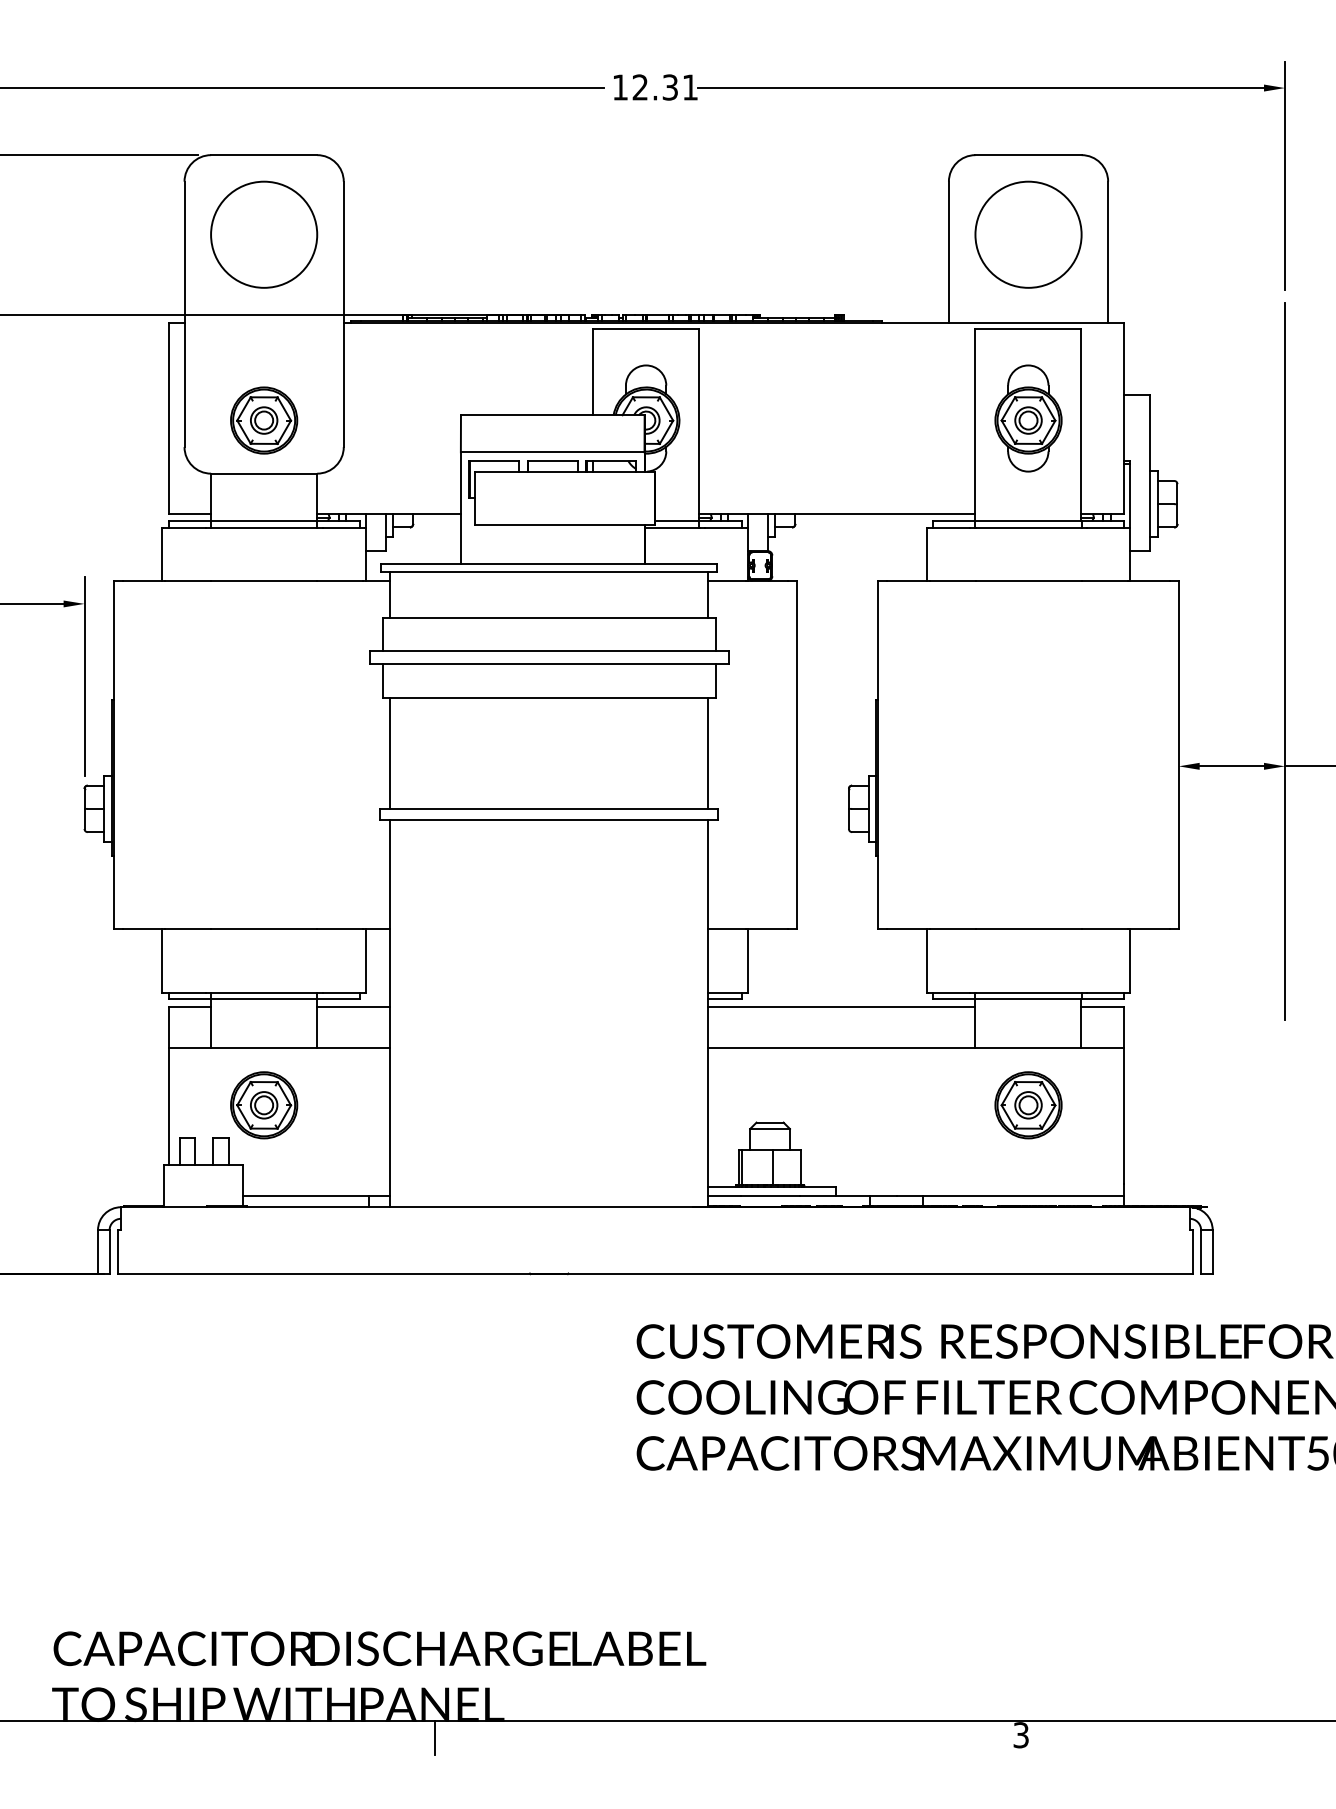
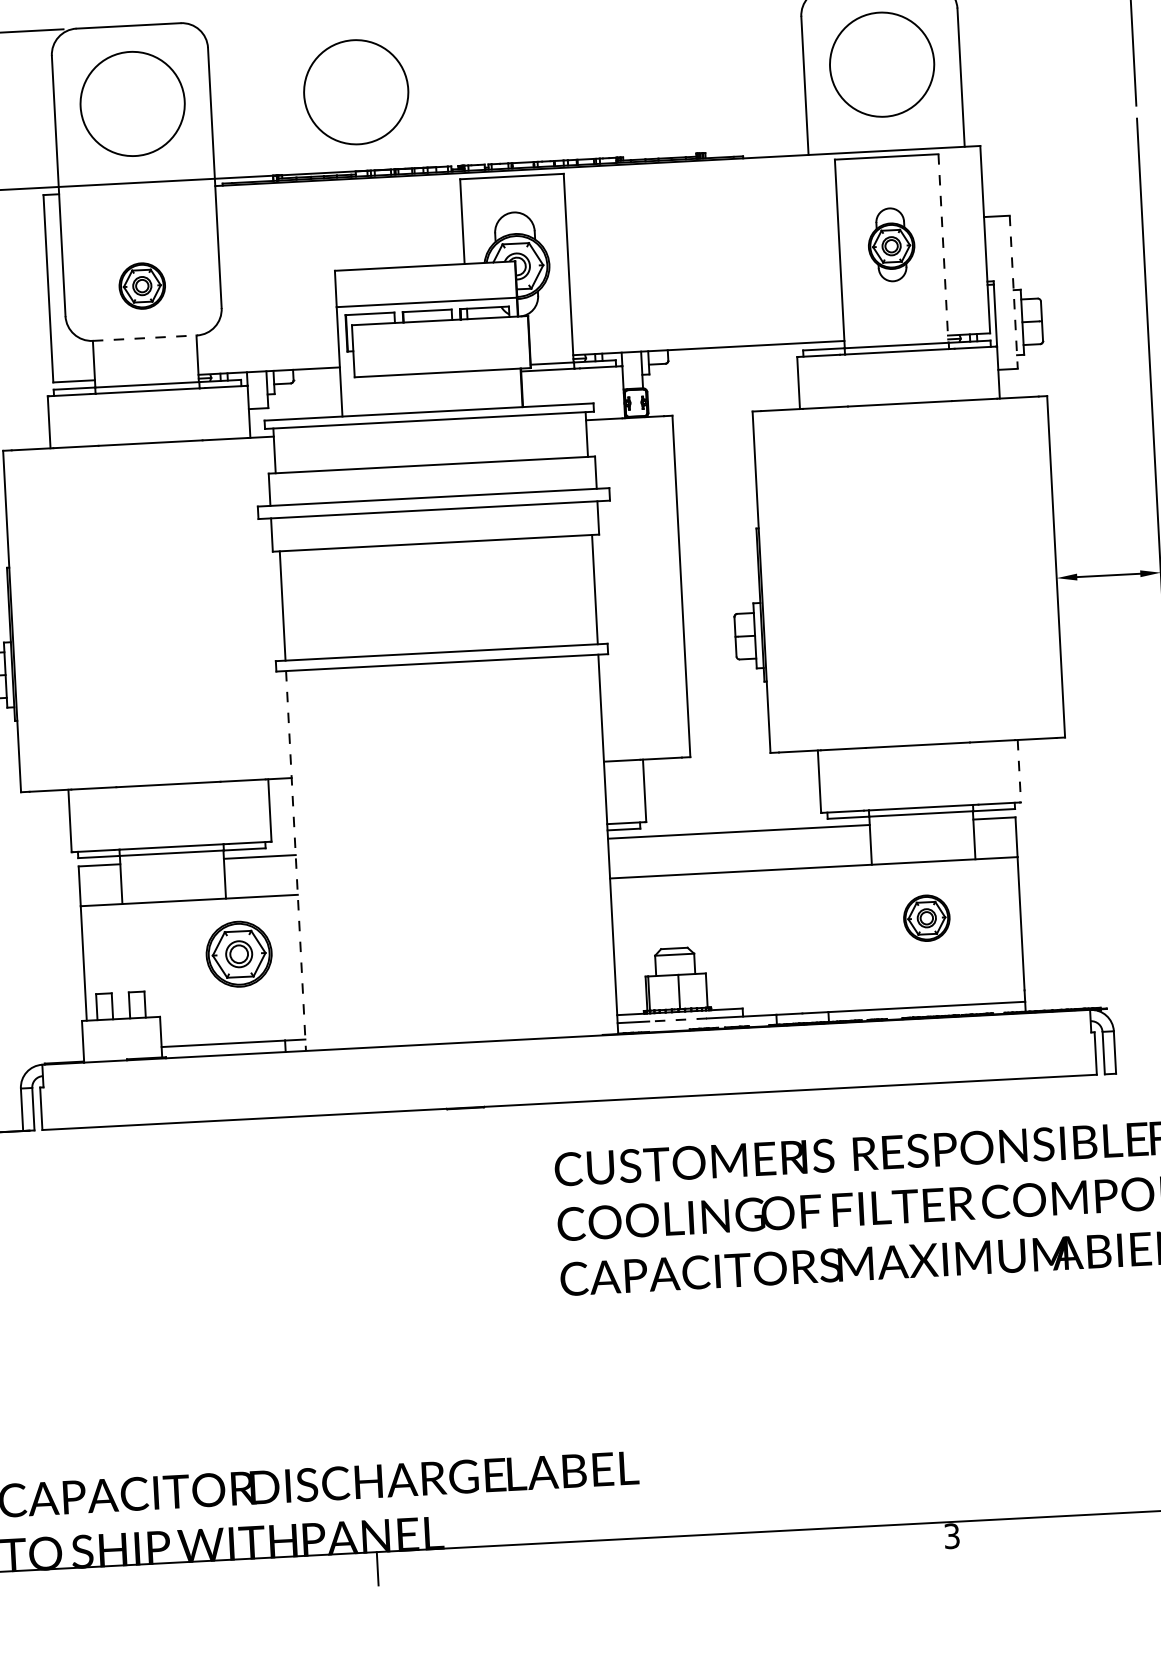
circle: (492, 234) -> (356, 91), added
part: (1028, 418) -> (891, 244), size x0.7
part: (264, 420) -> (142, 286), size x0.7
line: (1081, 425) -> (943, 248), solid -> dashed
line: (264, 473) -> (145, 338), solid -> dashed
line: (1150, 473) -> (1013, 292), solid -> dashed
line: (1130, 960) -> (1019, 771), solid -> dashed
line: (389, 1013) -> (295, 861), solid -> dashed
part: (264, 1105) -> (239, 954), moved
part: (1028, 1105) -> (926, 918), size x0.7
line: (769, 1195) -> (677, 1019), solid -> dashed

